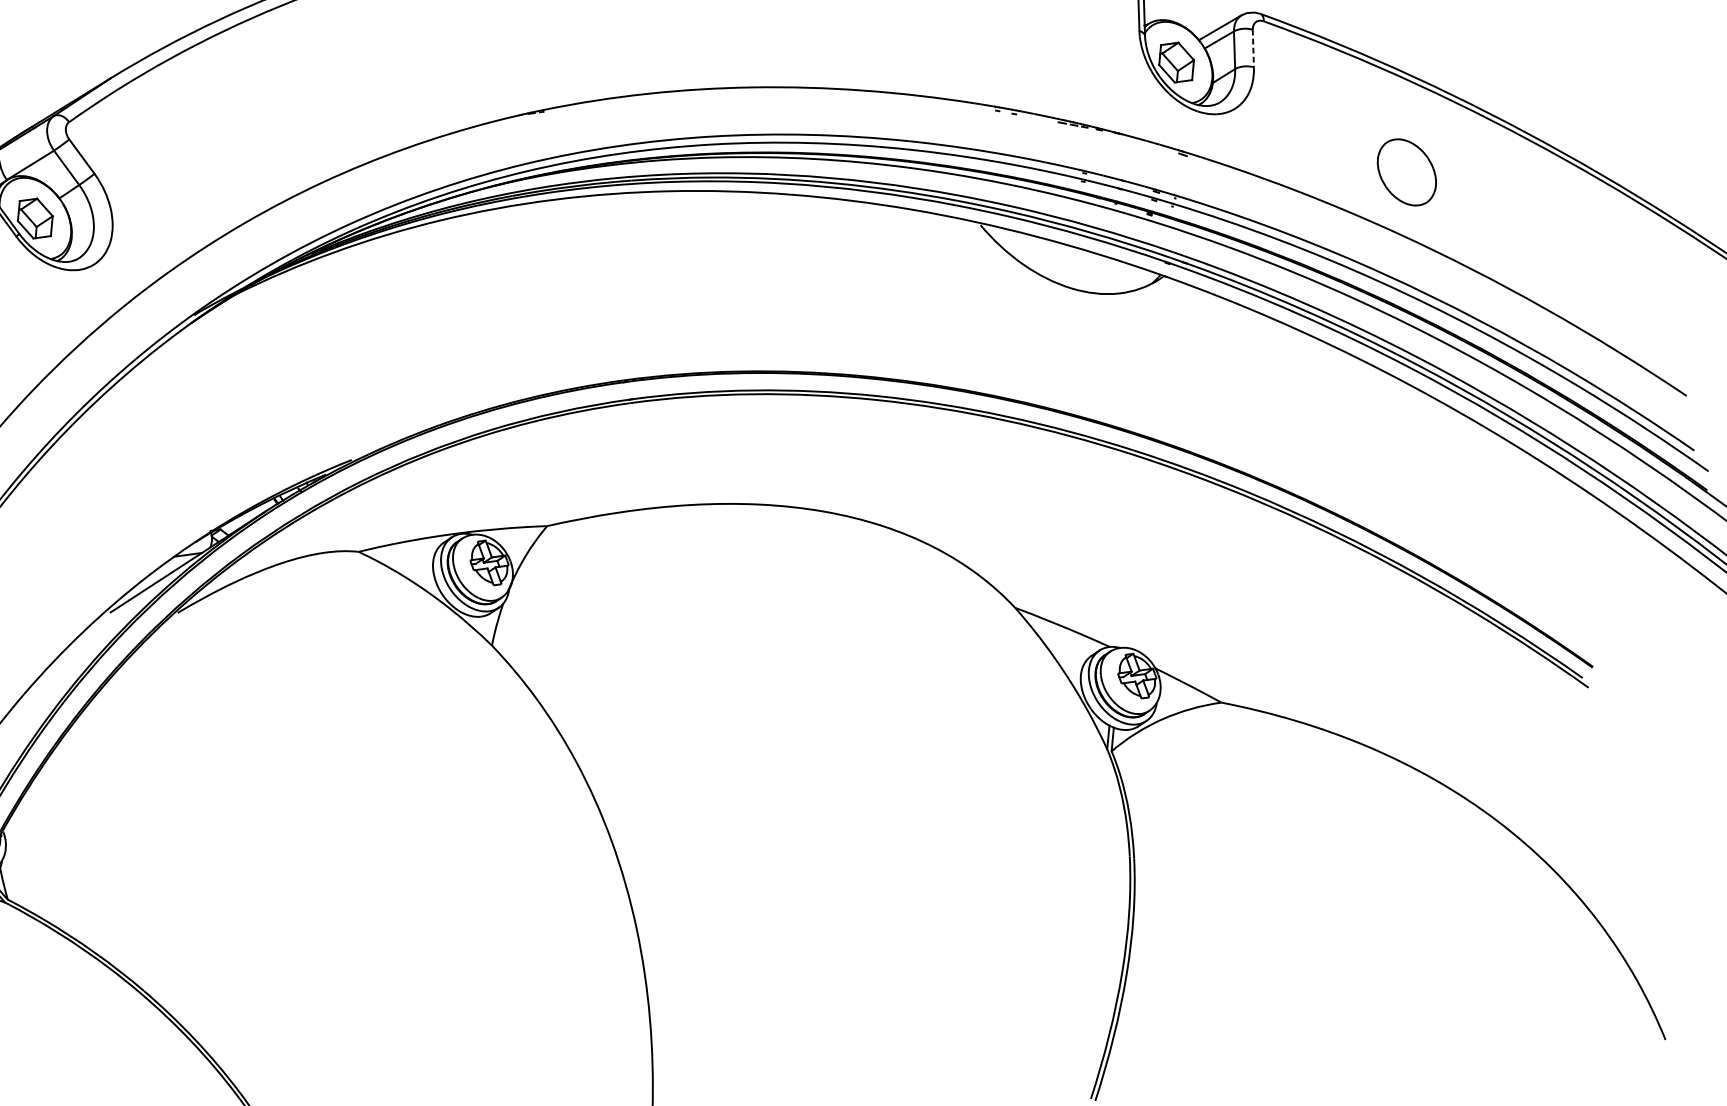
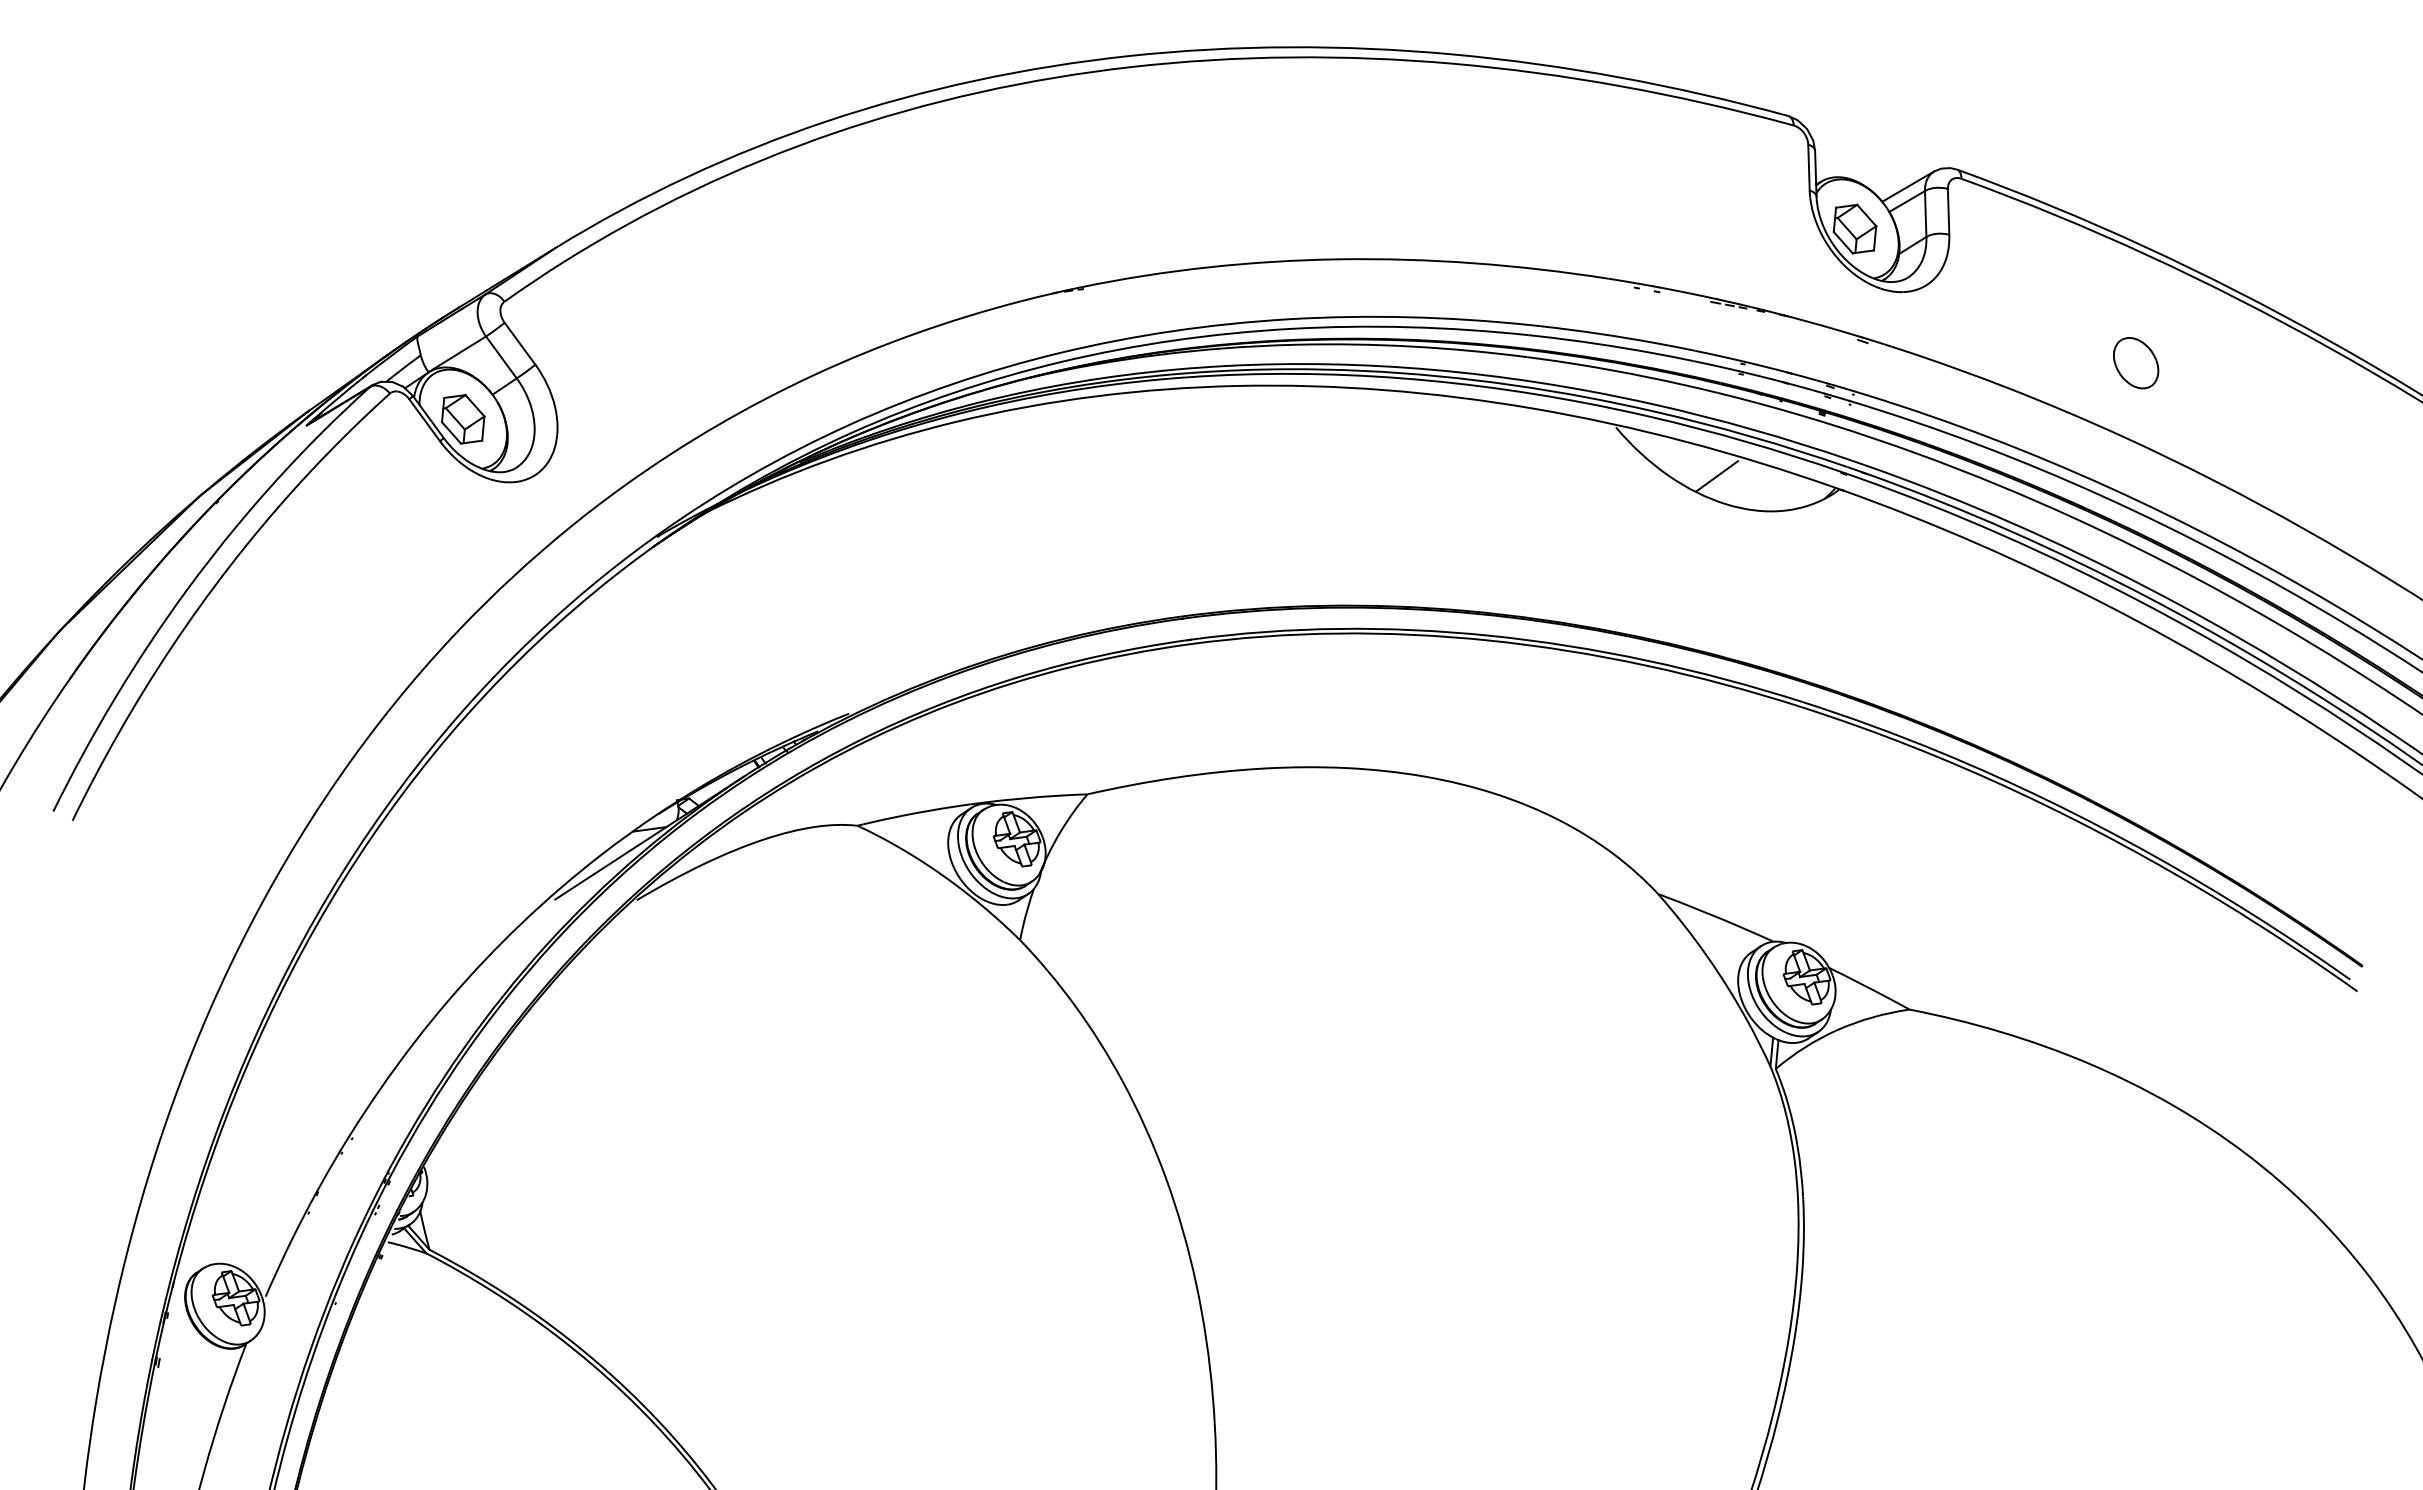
line: (1253, 48) -> (1948, 211), dashed -> solid
part: (1407, 172) -> (2136, 363), size x0.62
line: (1063, 265) -> (1717, 476), added

